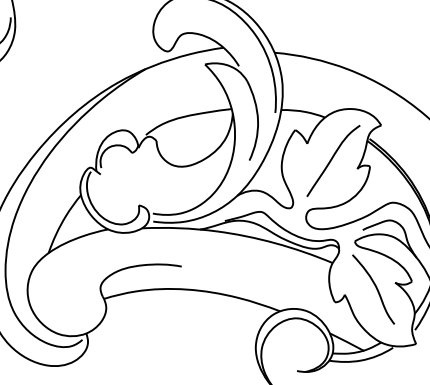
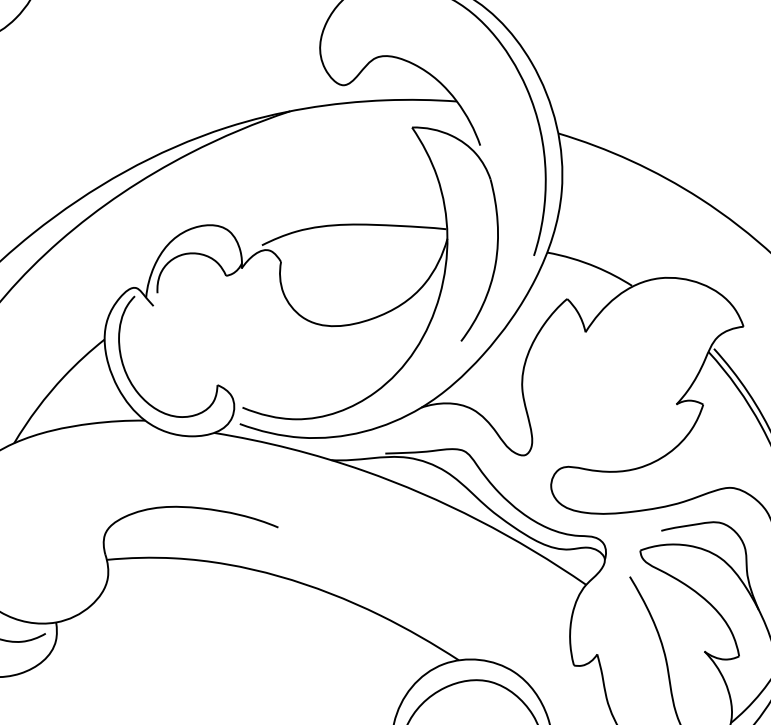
curve: (332, 159) -> (630, 374), removed

